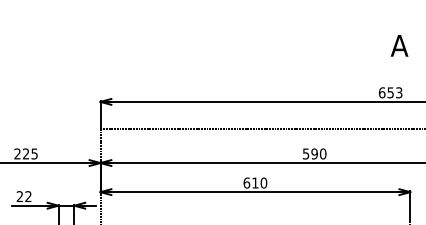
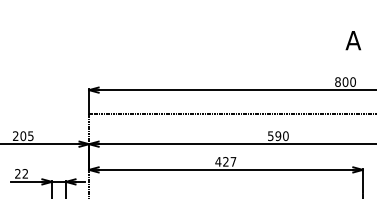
text: (390, 92) -> (345, 81), 653 -> 800
text: (25, 153) -> (22, 135), 225 -> 205
text: (255, 182) -> (226, 161), 610 -> 427

